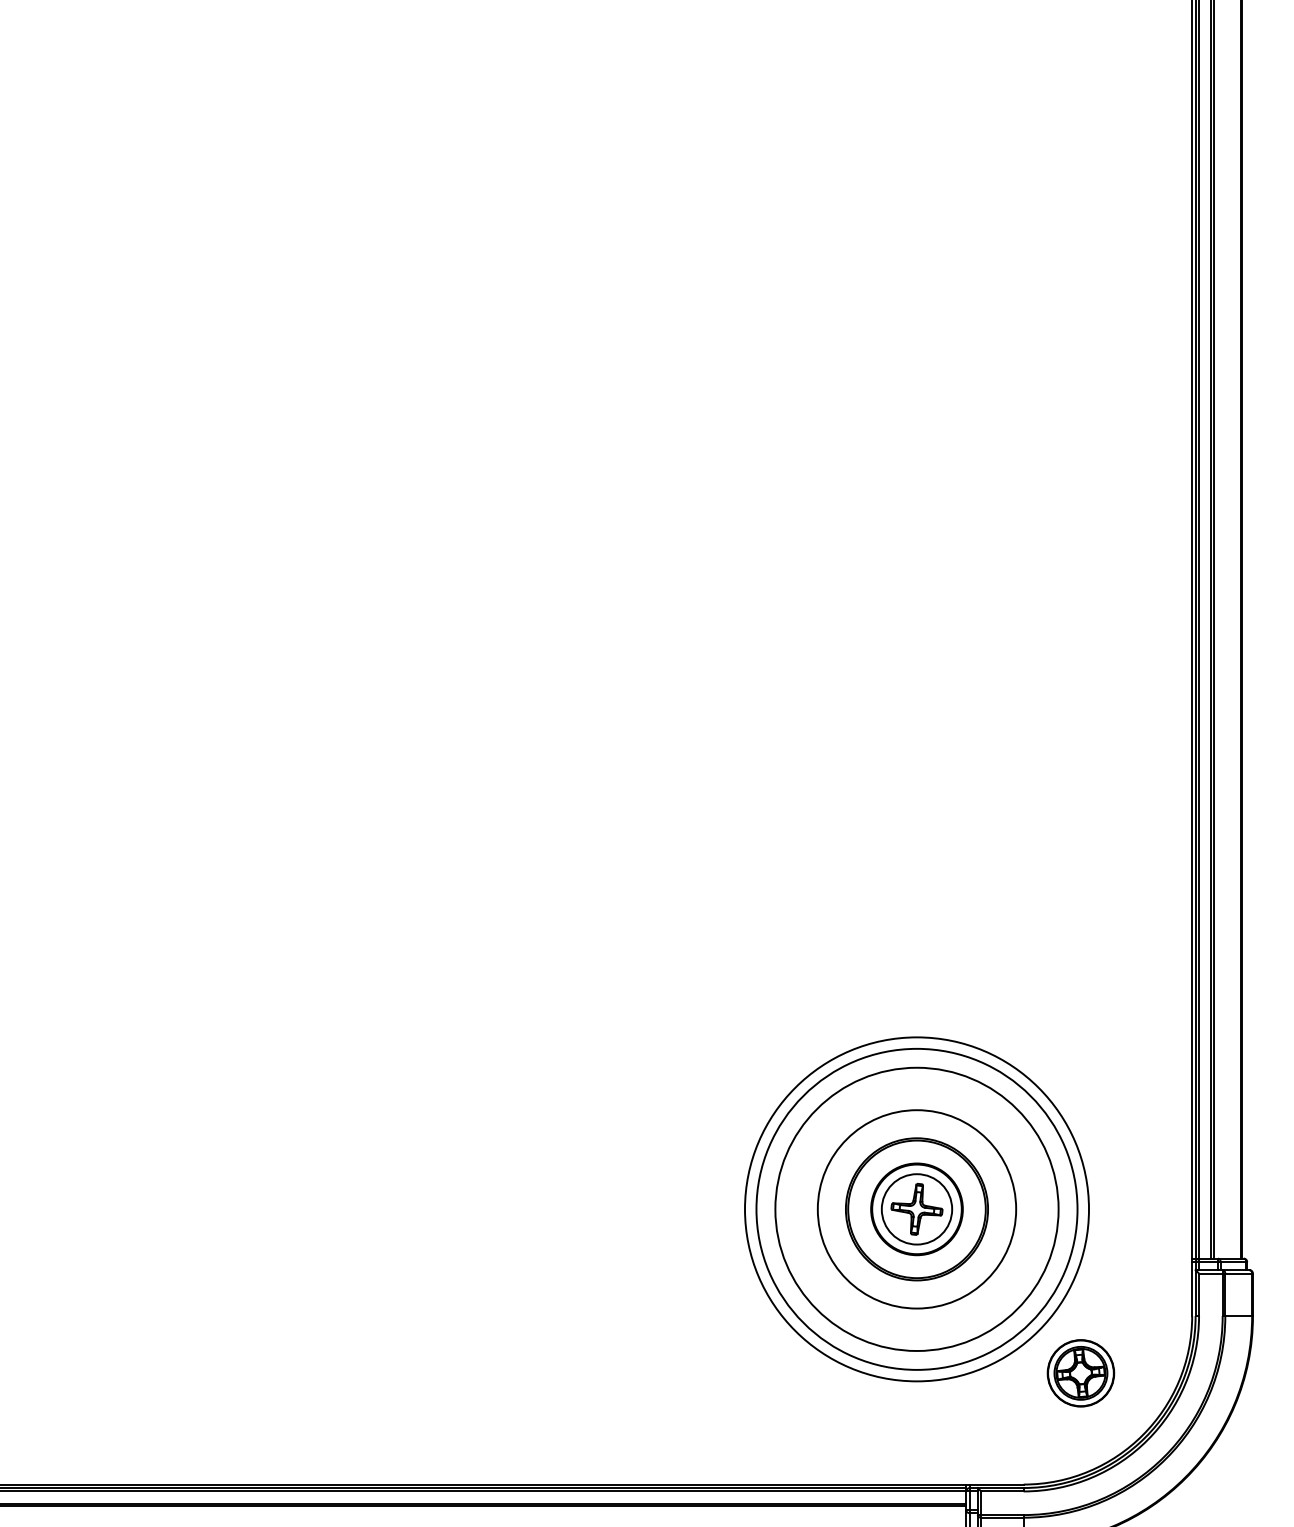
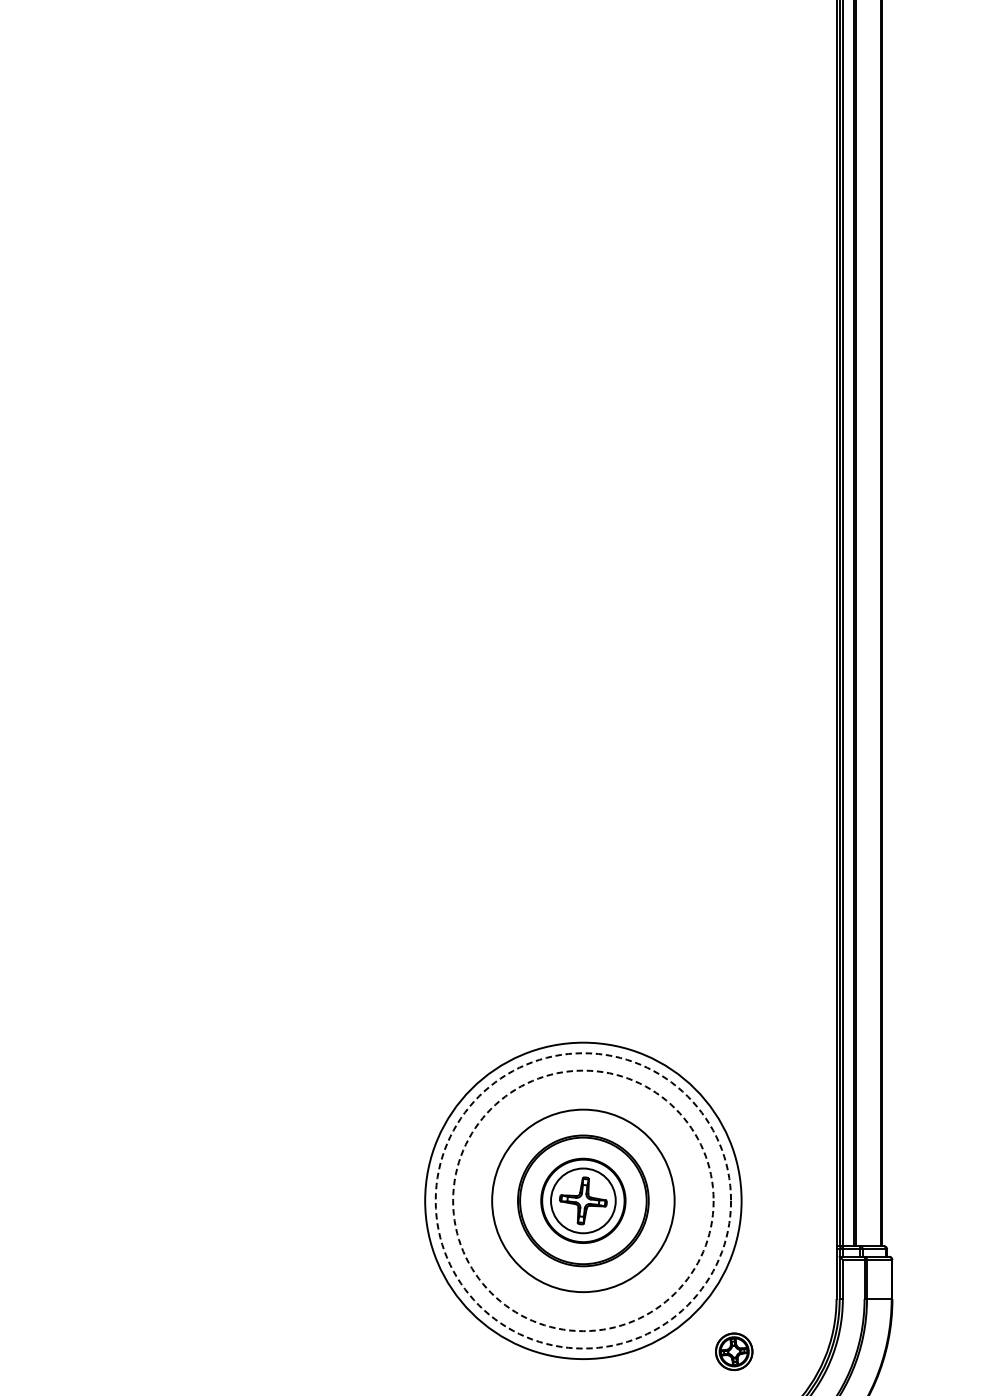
circle: (916, 1208) -> (582, 1200), solid -> dashed
circle: (916, 1208) -> (582, 1200), solid -> dashed
part: (1080, 1373) -> (733, 1351), size x0.6

